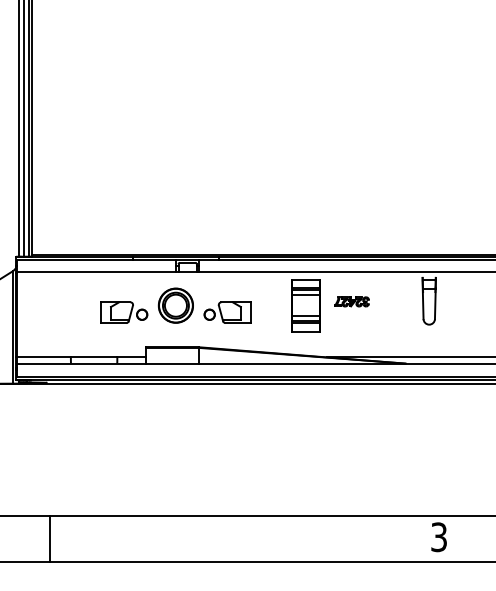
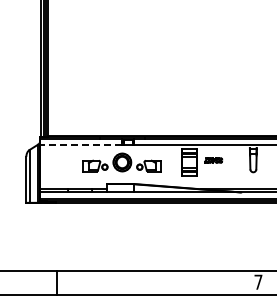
line: (96, 272) -> (81, 145), solid -> dashed
text: (439, 535) -> (258, 281), 3 -> 7

